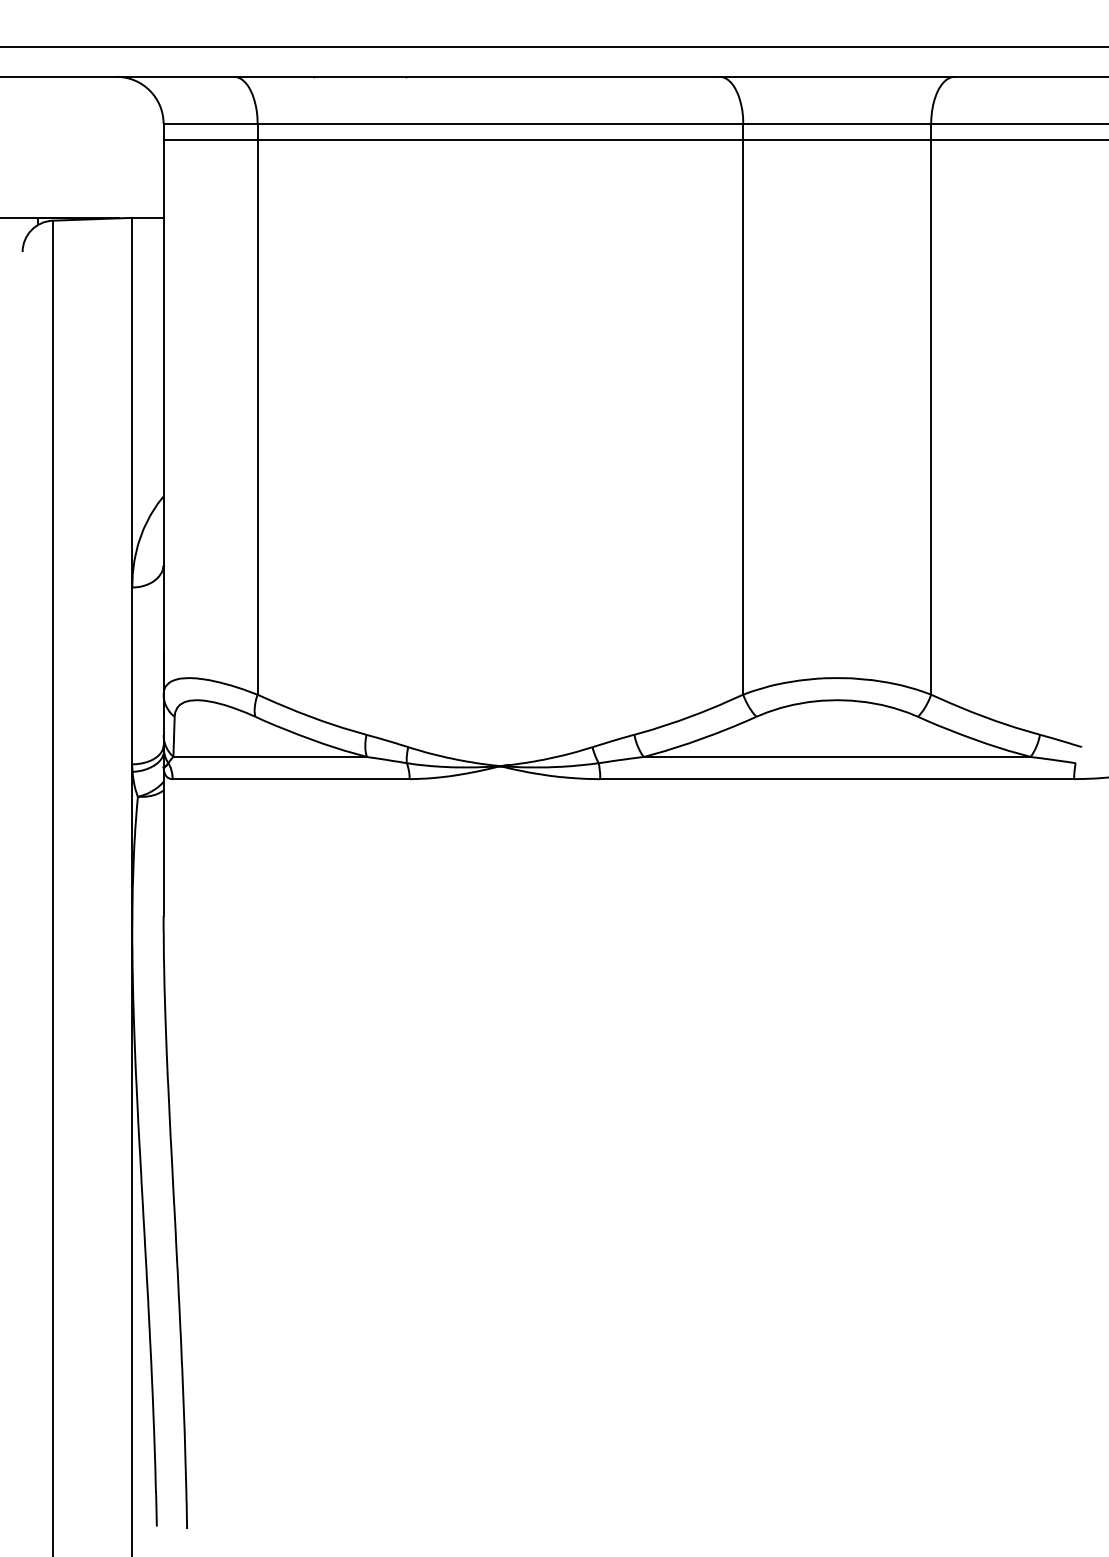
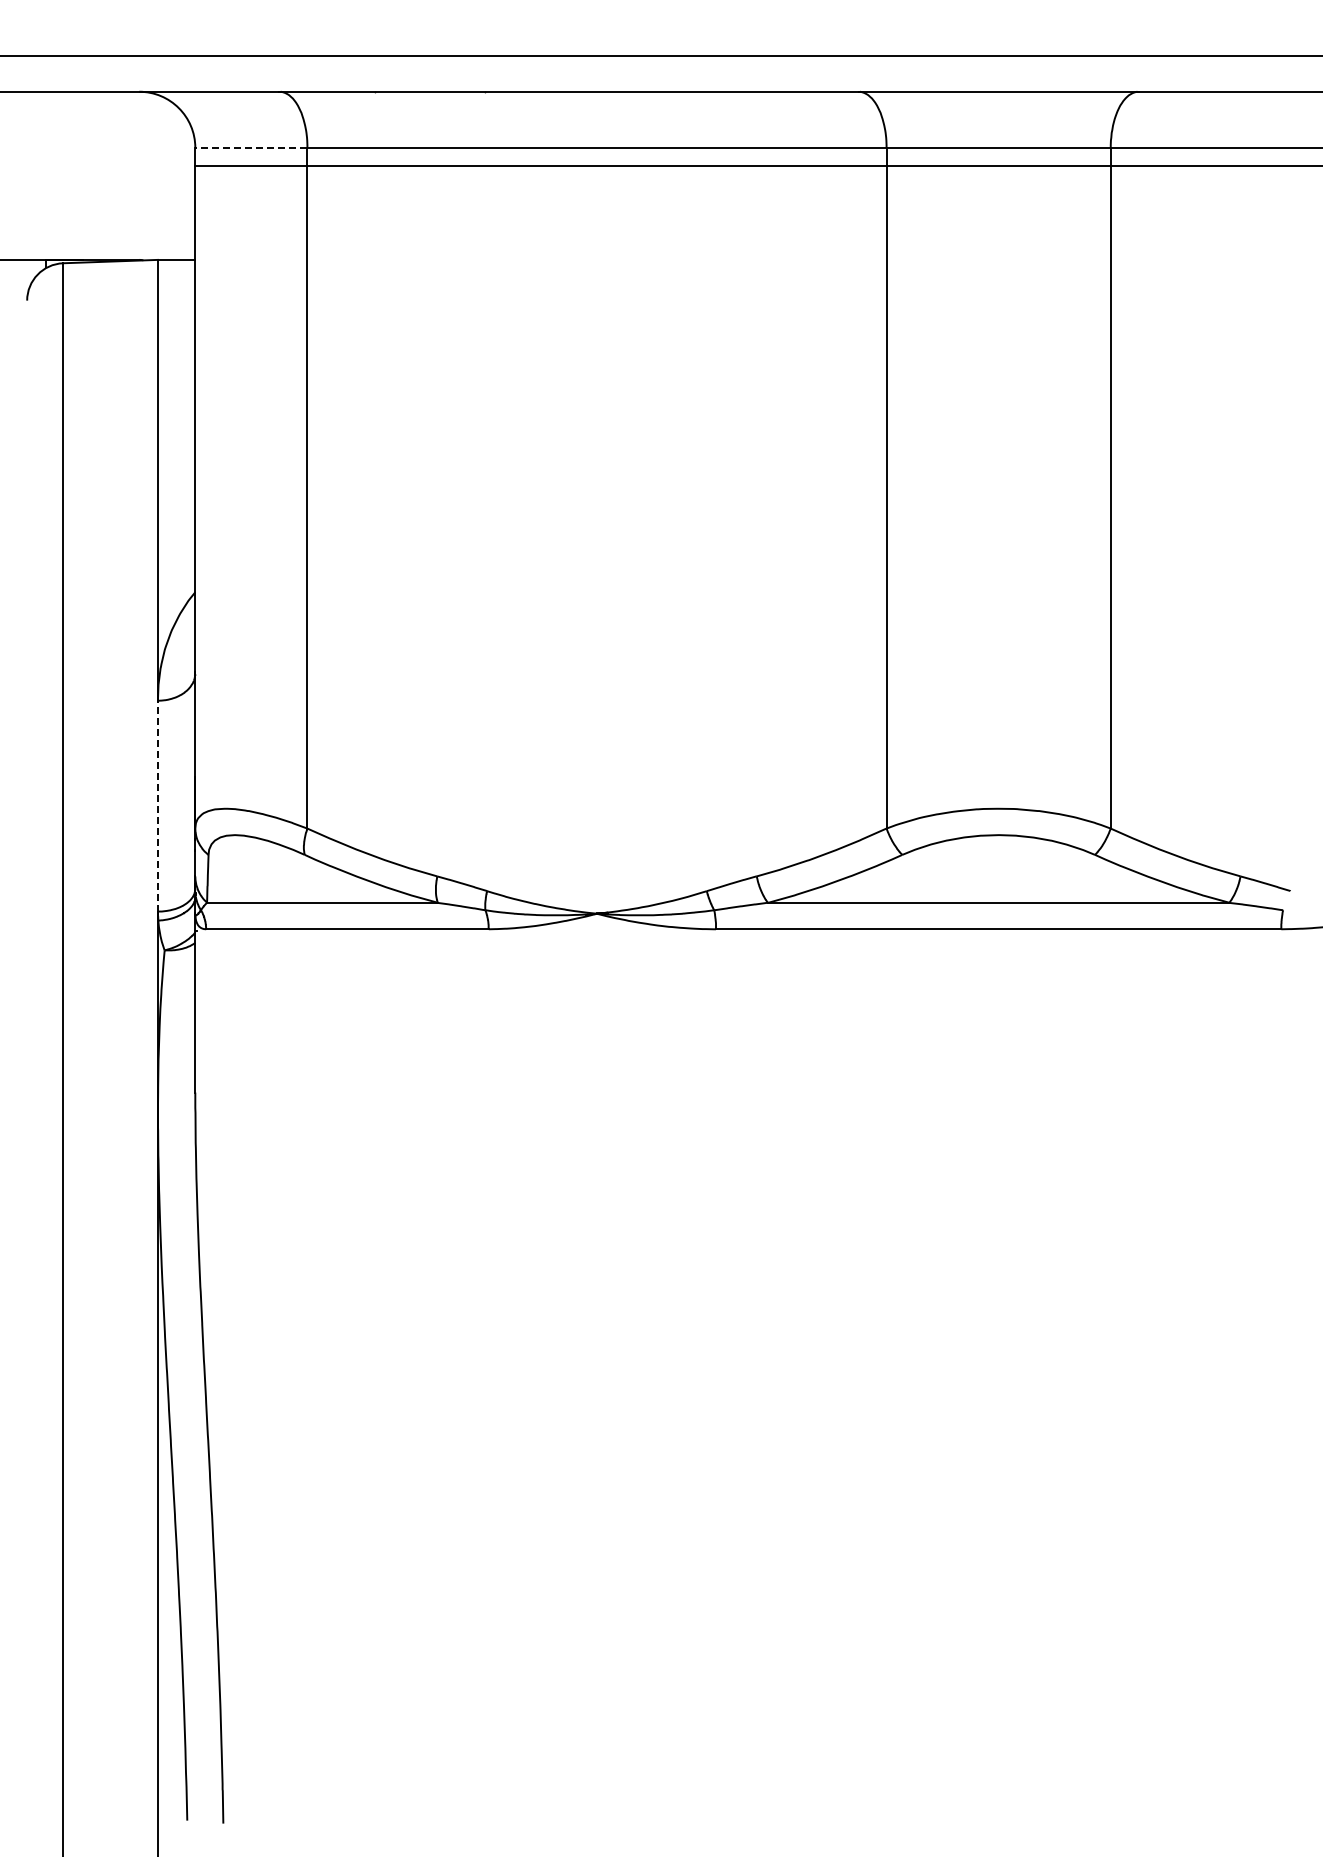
line: (209, 123) -> (250, 147), solid -> dashed
line: (131, 675) -> (157, 805), solid -> dashed

